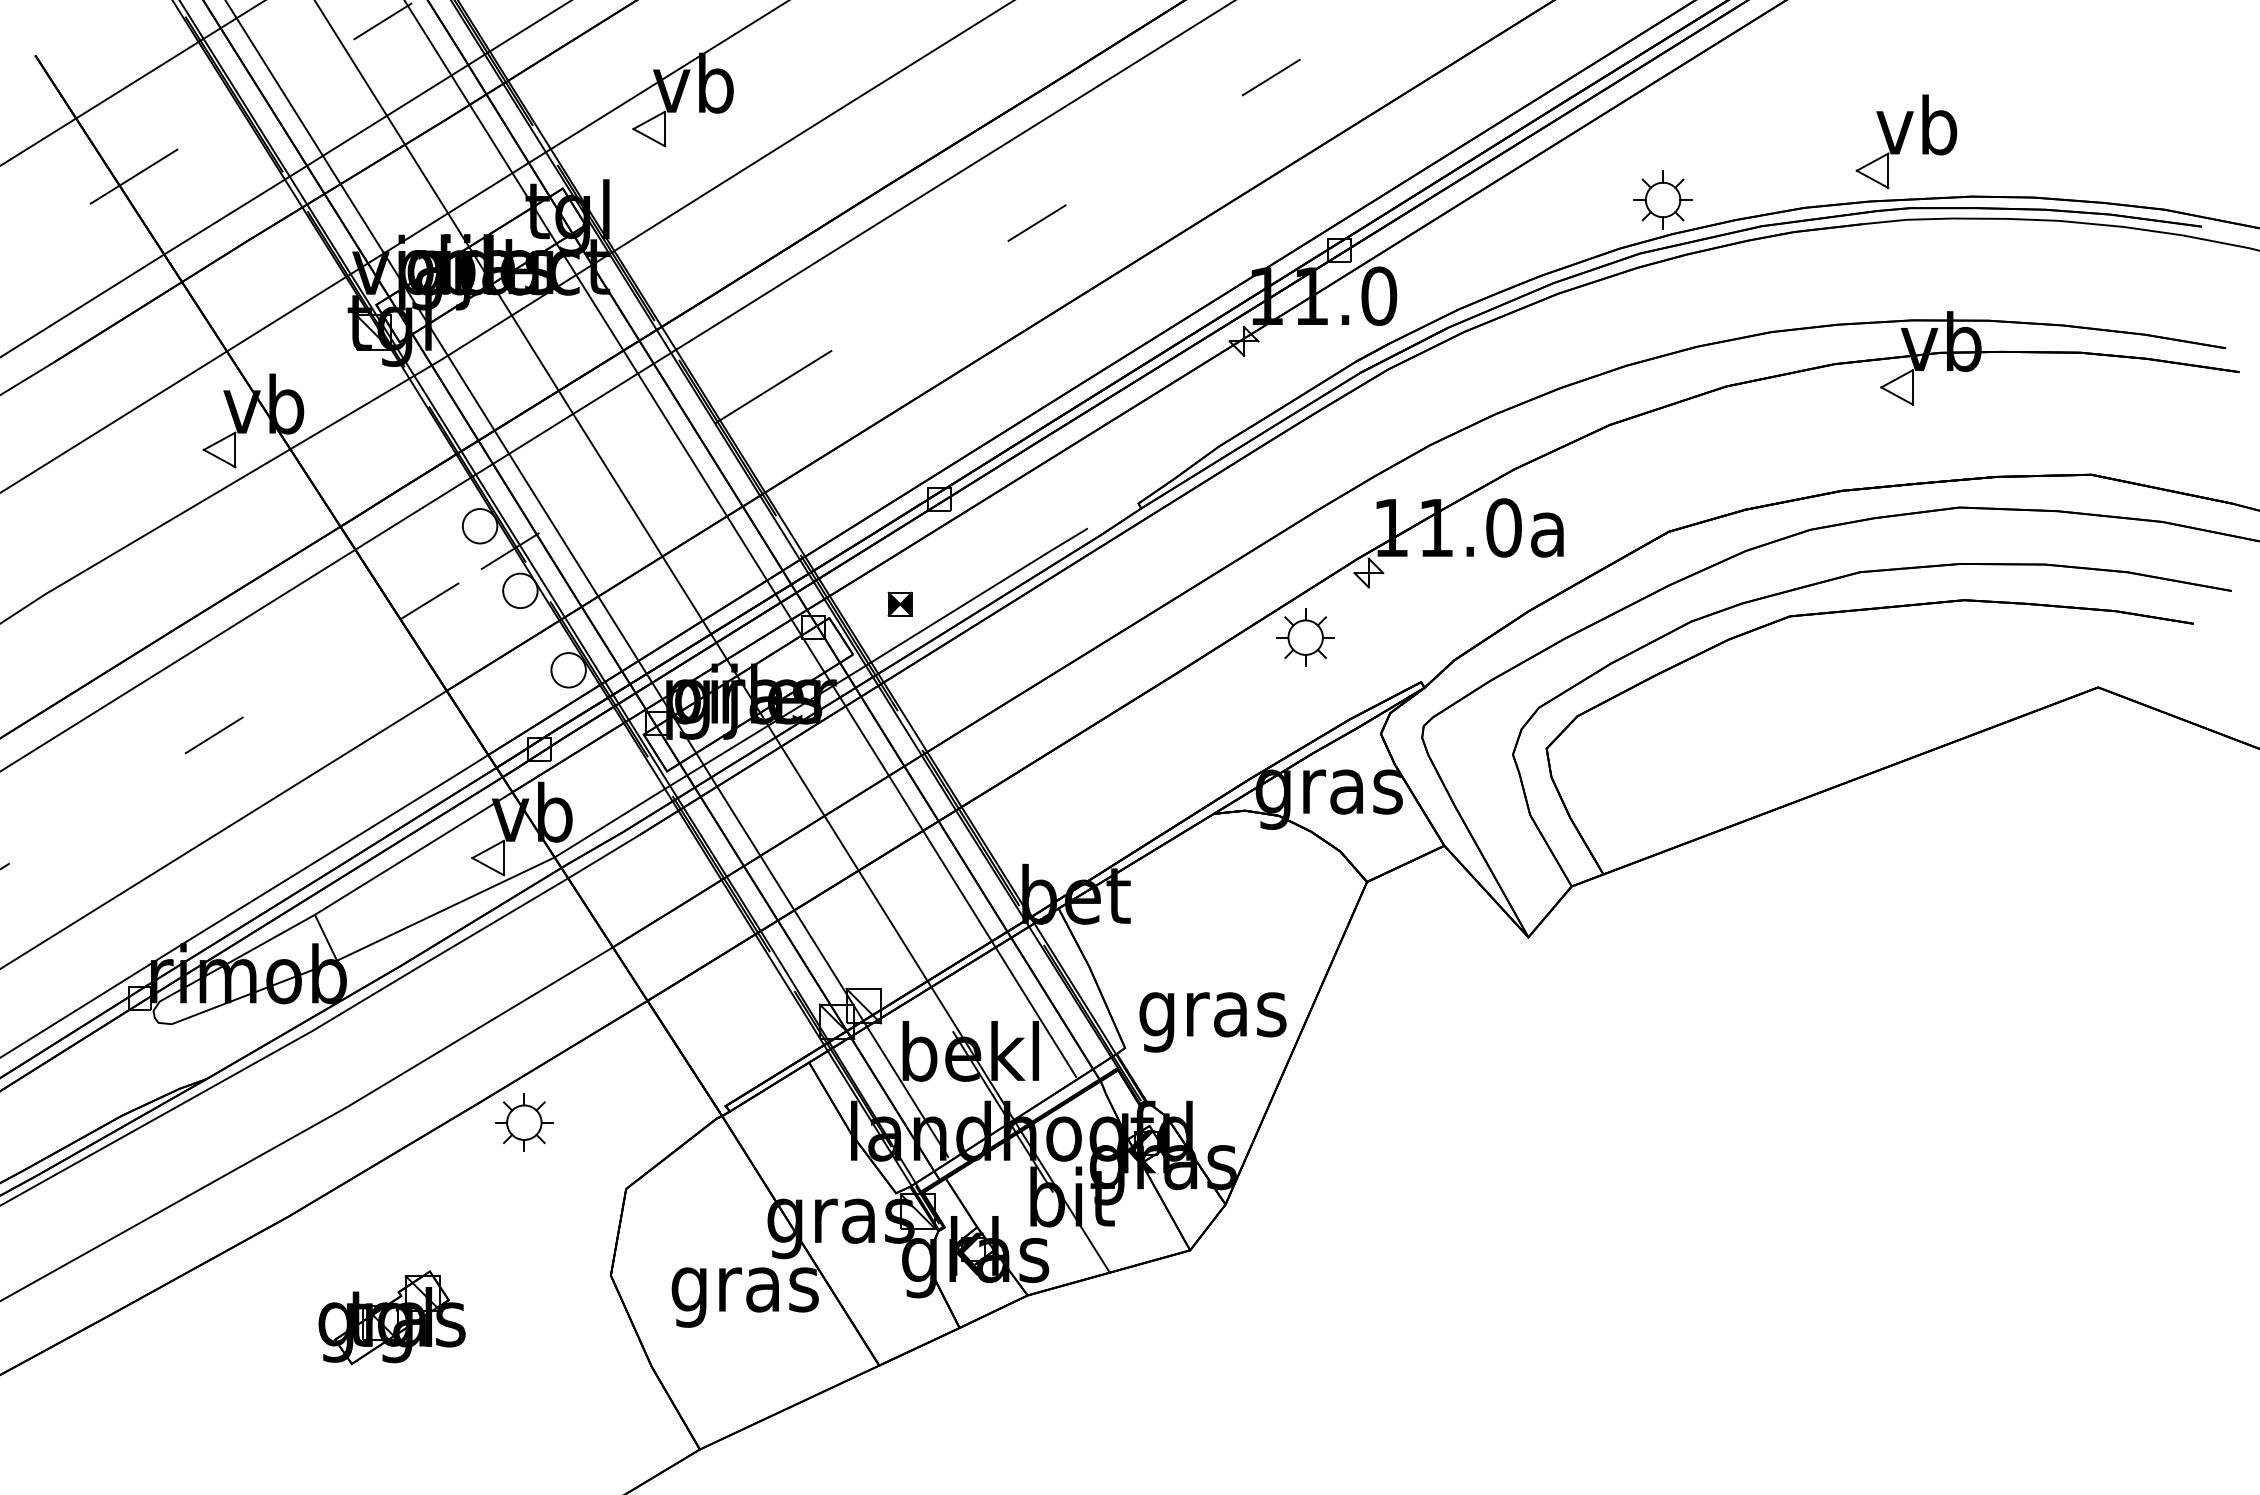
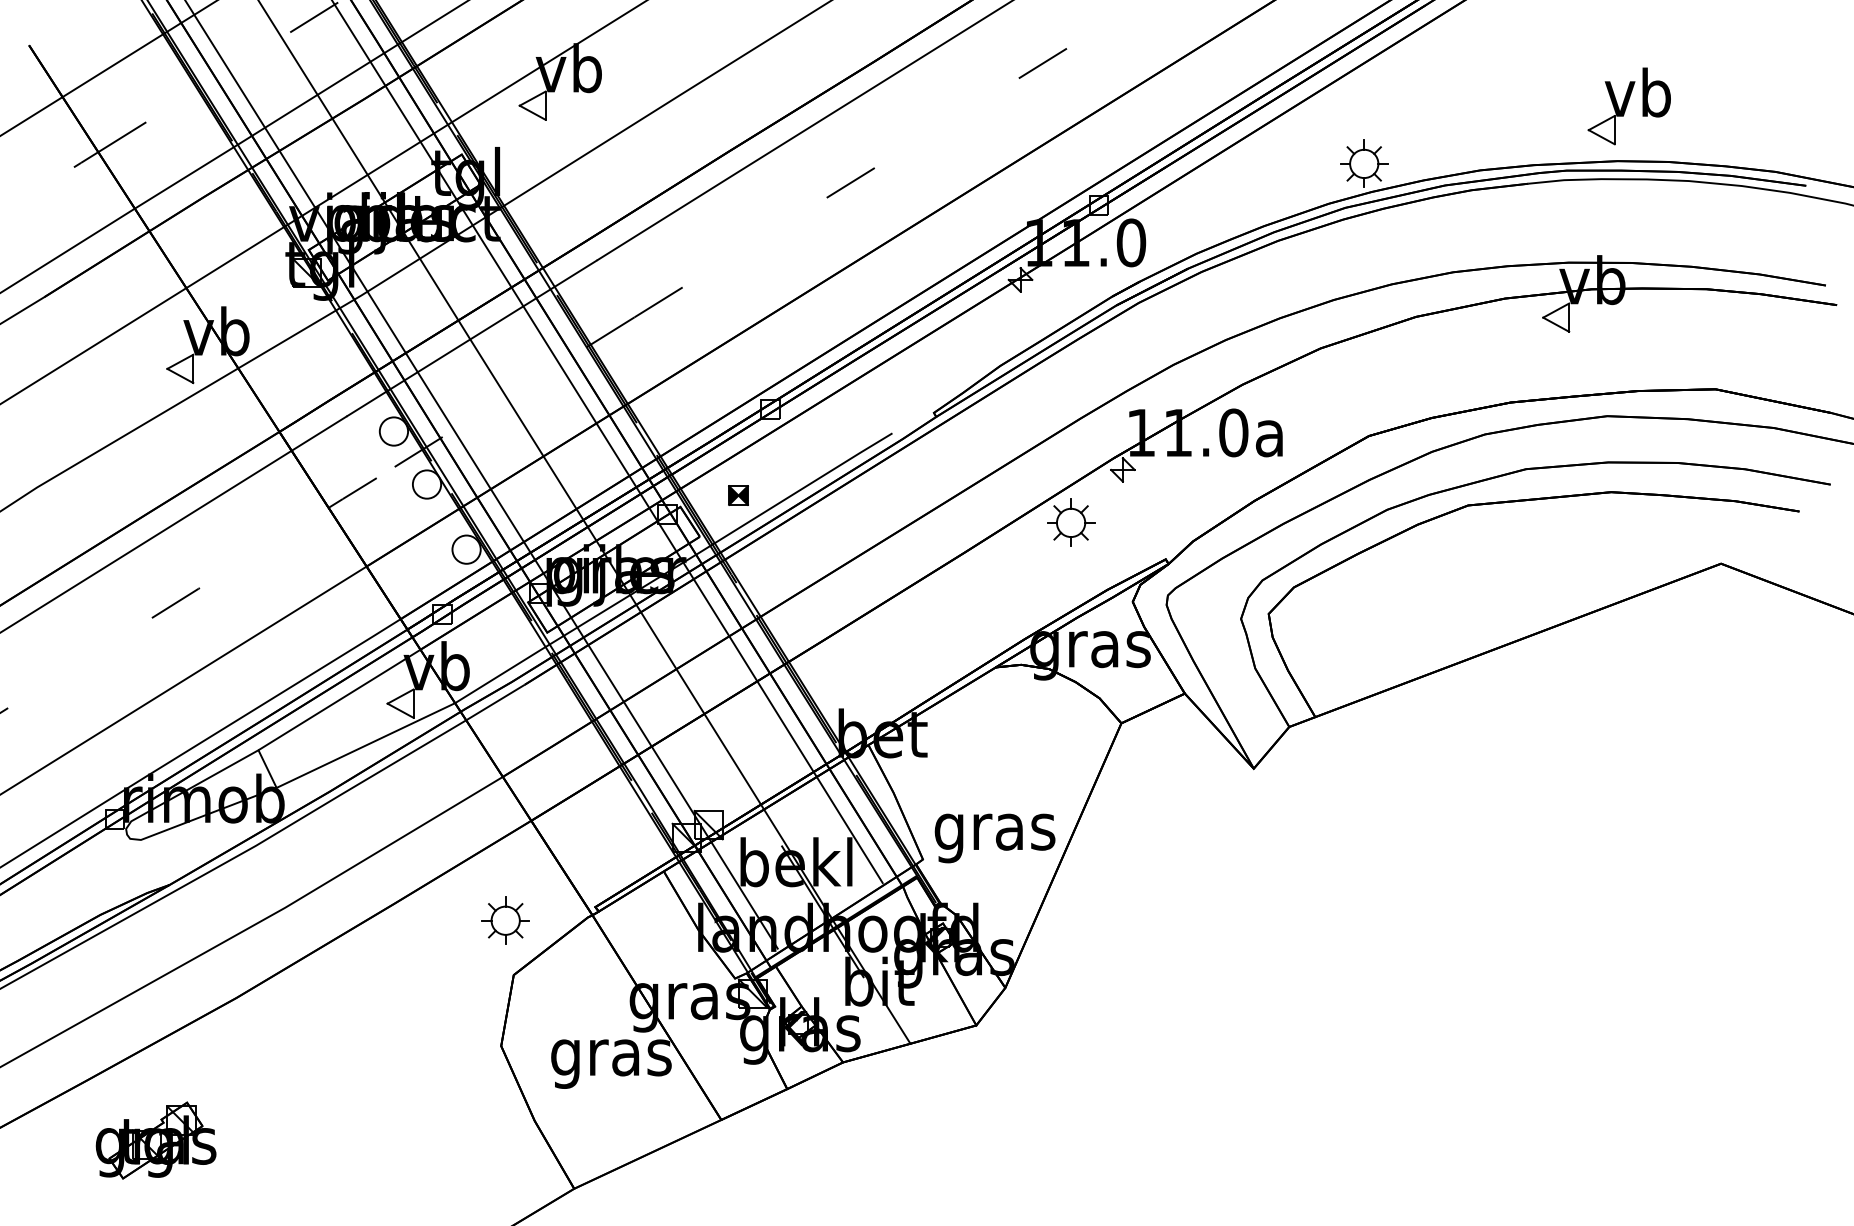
part: (1906, 141) -> (1629, 106), moved
part: (524, 1122) -> (505, 920), moved
part: (391, 1317) -> (155, 1140), moved

